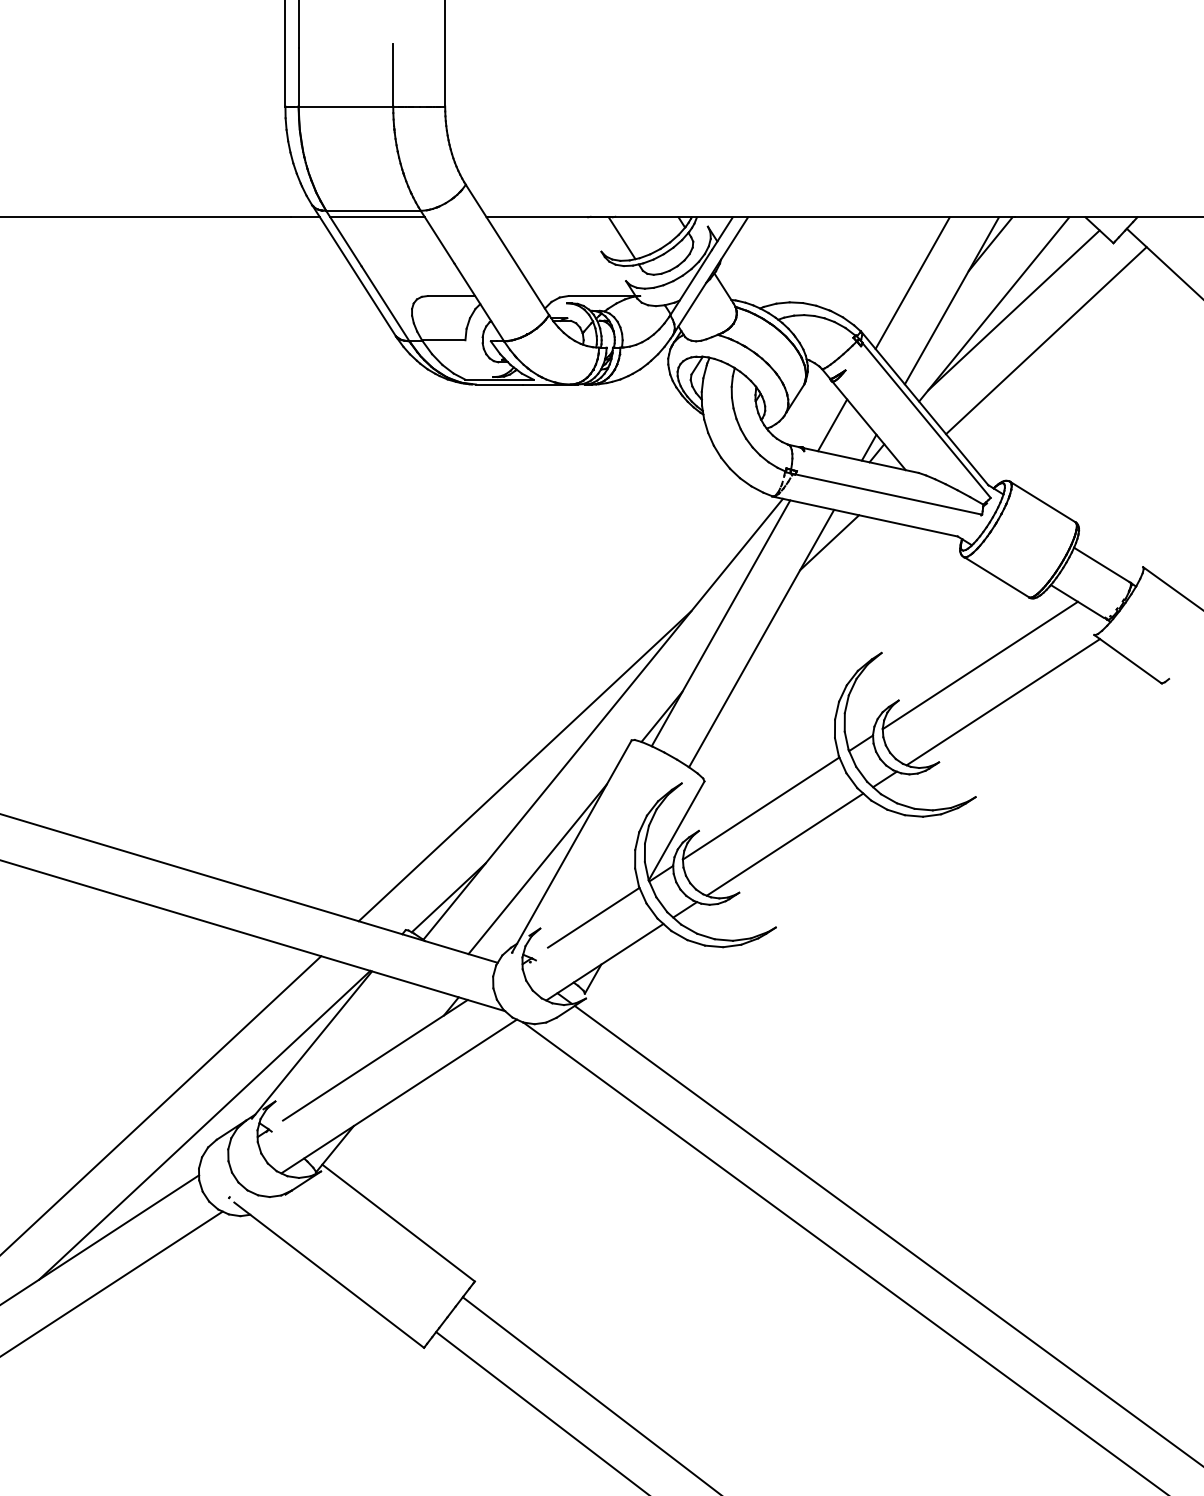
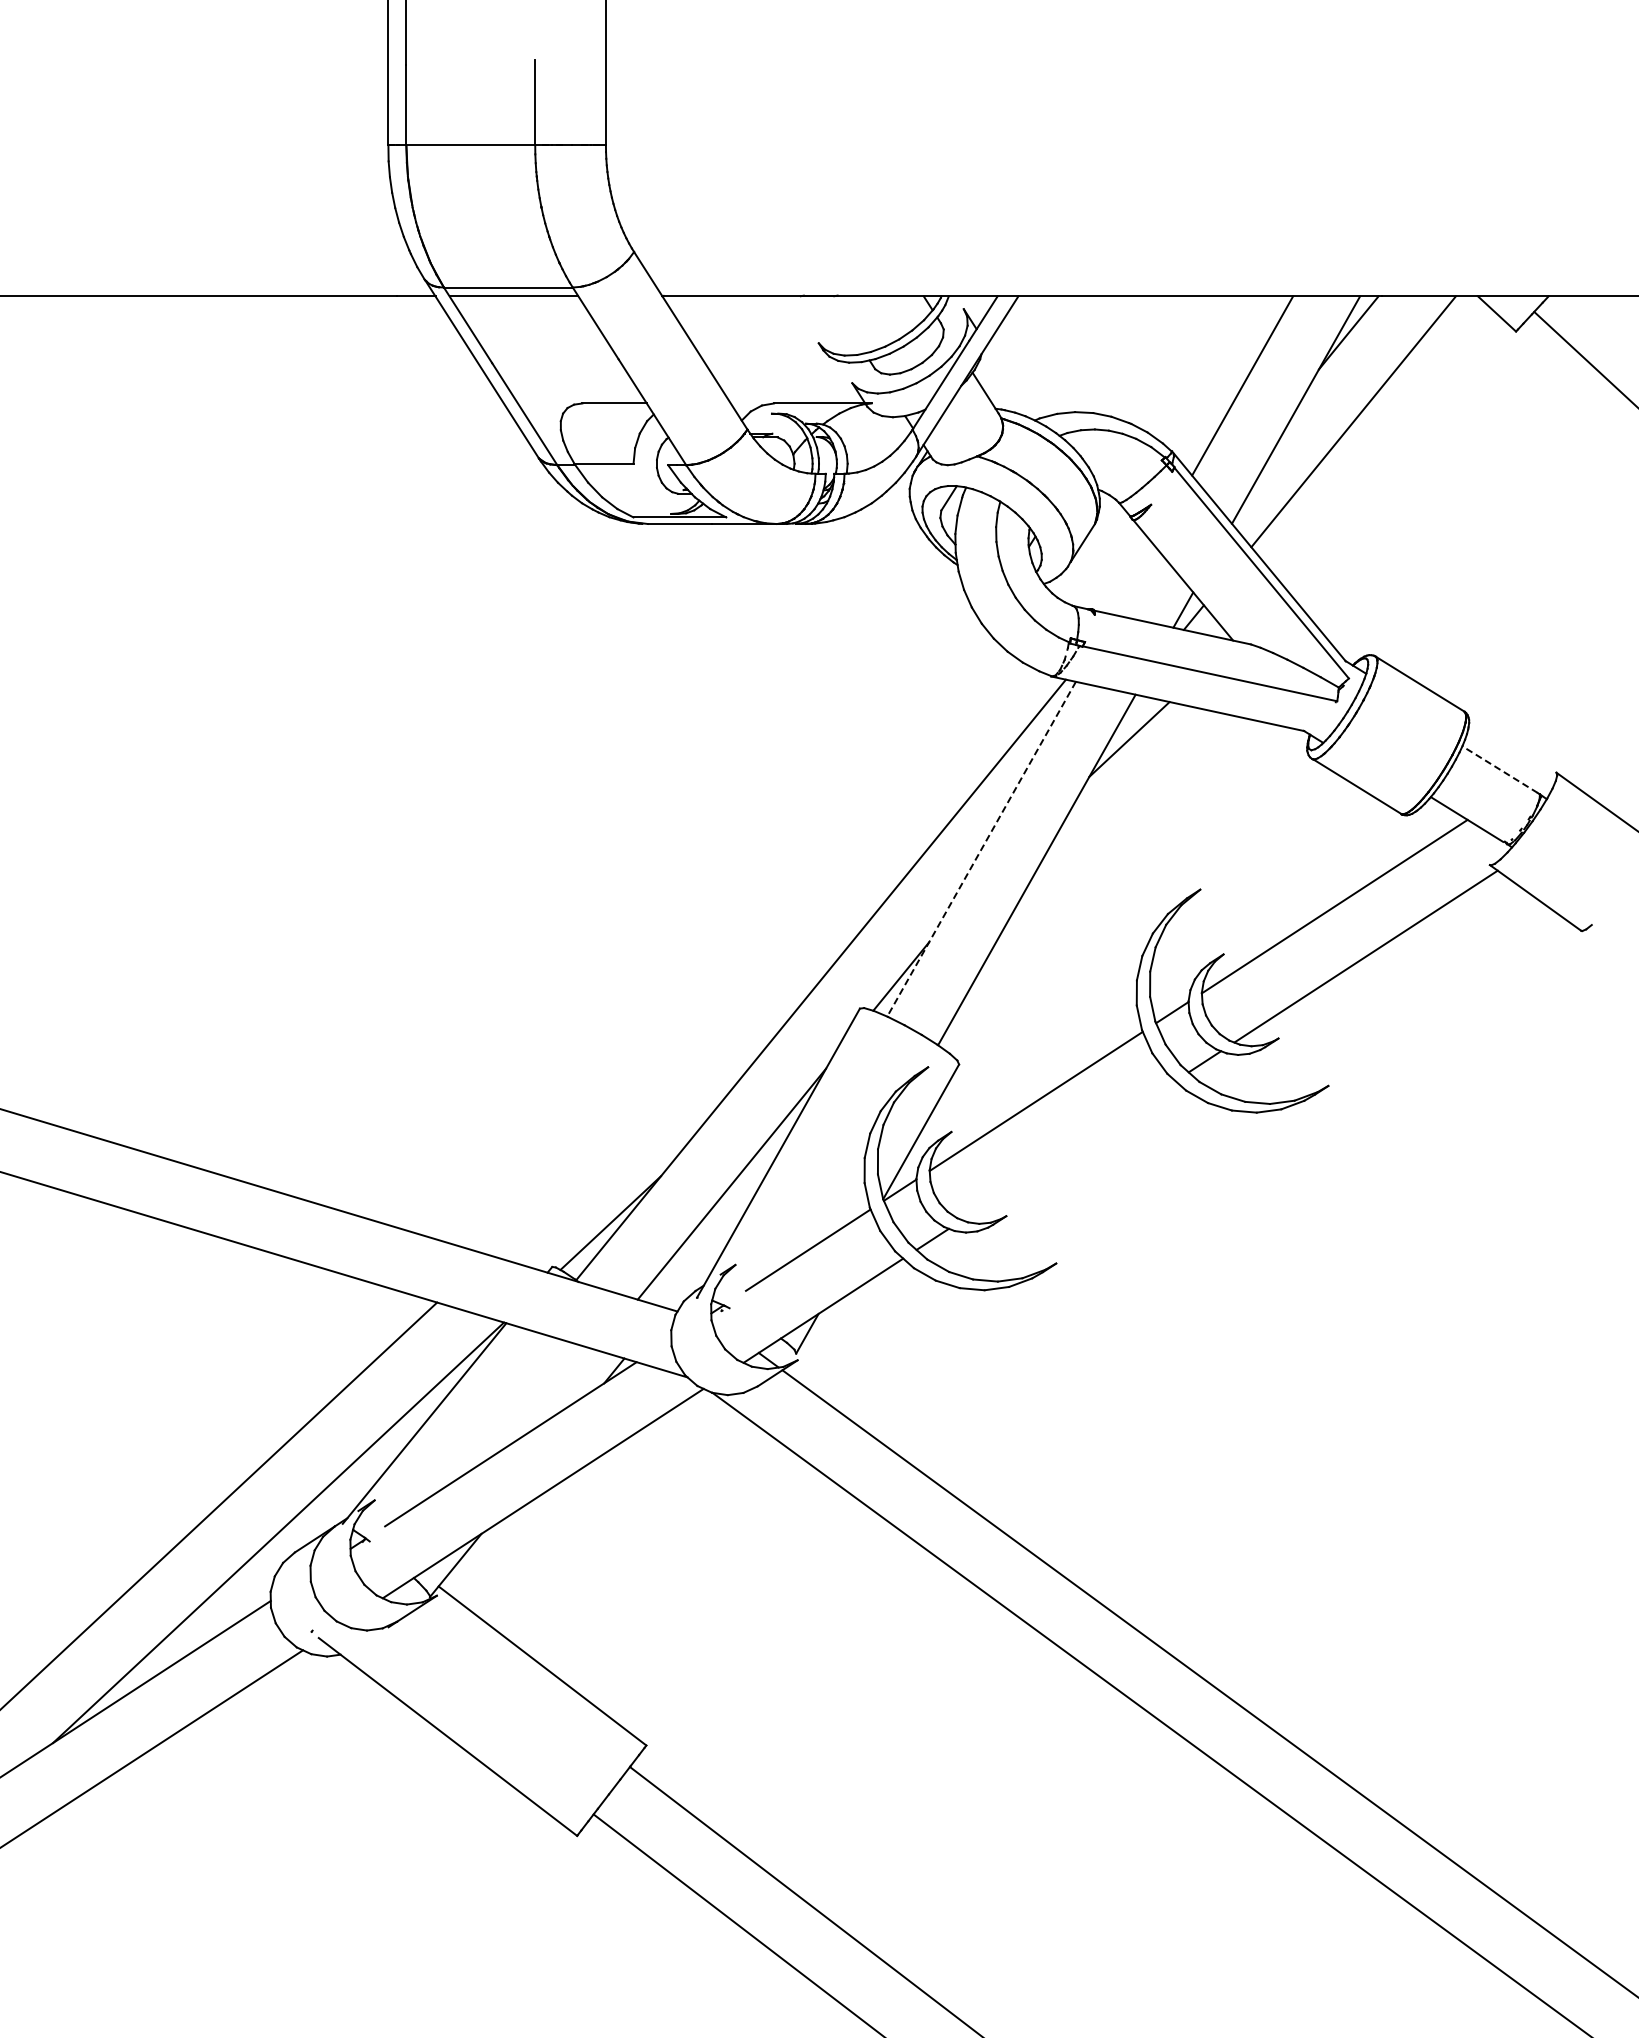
line: (621, 238) -> (846, 324), removed
line: (1013, 309) -> (1380, 422), removed
line: (1046, 340) -> (1424, 463), removed
line: (832, 425) -> (1133, 579), removed
line: (1101, 564) -> (1499, 769), solid -> dashed
line: (720, 623) -> (981, 849), solid -> dashed
line: (524, 765) -> (714, 1043), removed
line: (784, 844) -> (1068, 1150), removed

